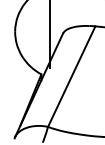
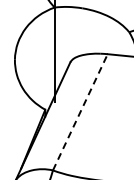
line: (71, 75) -> (80, 111), solid -> dashed

